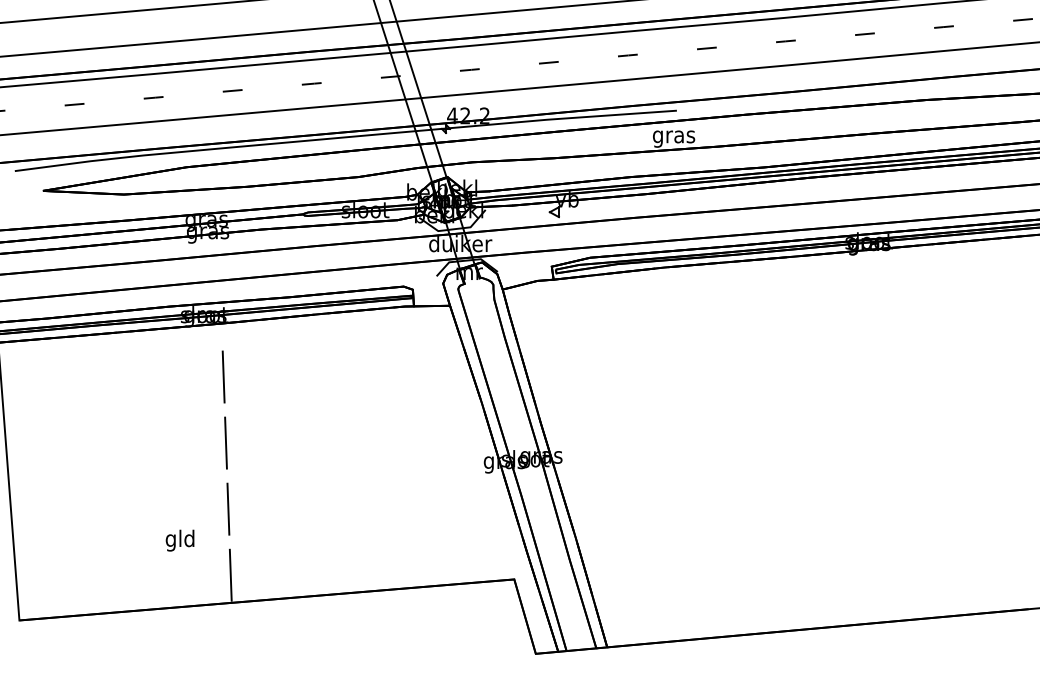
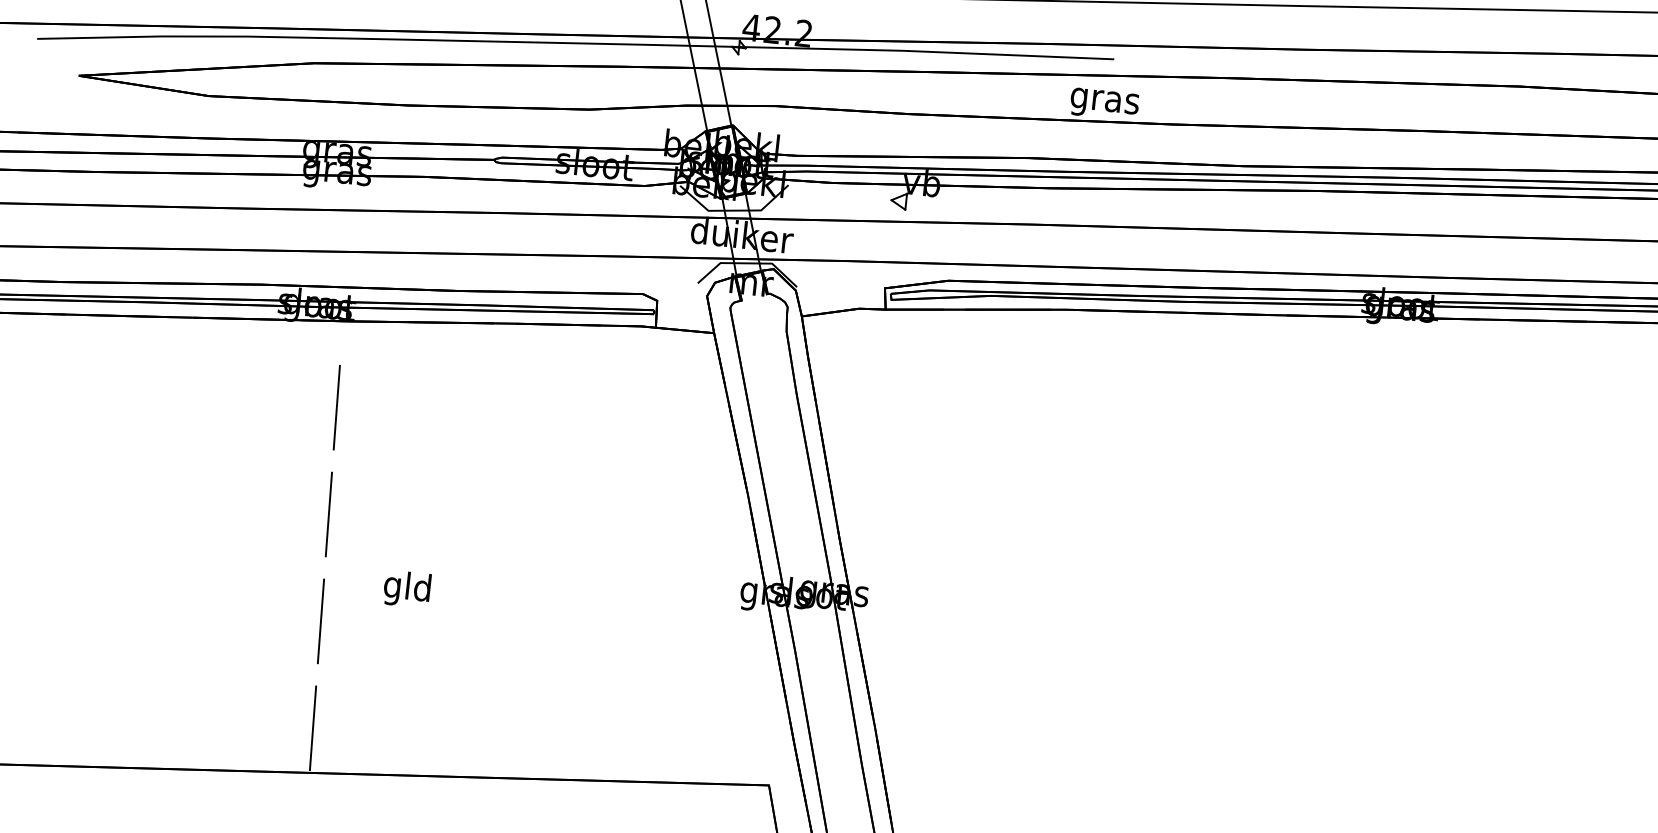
text: (179, 540) -> (406, 588), moved

